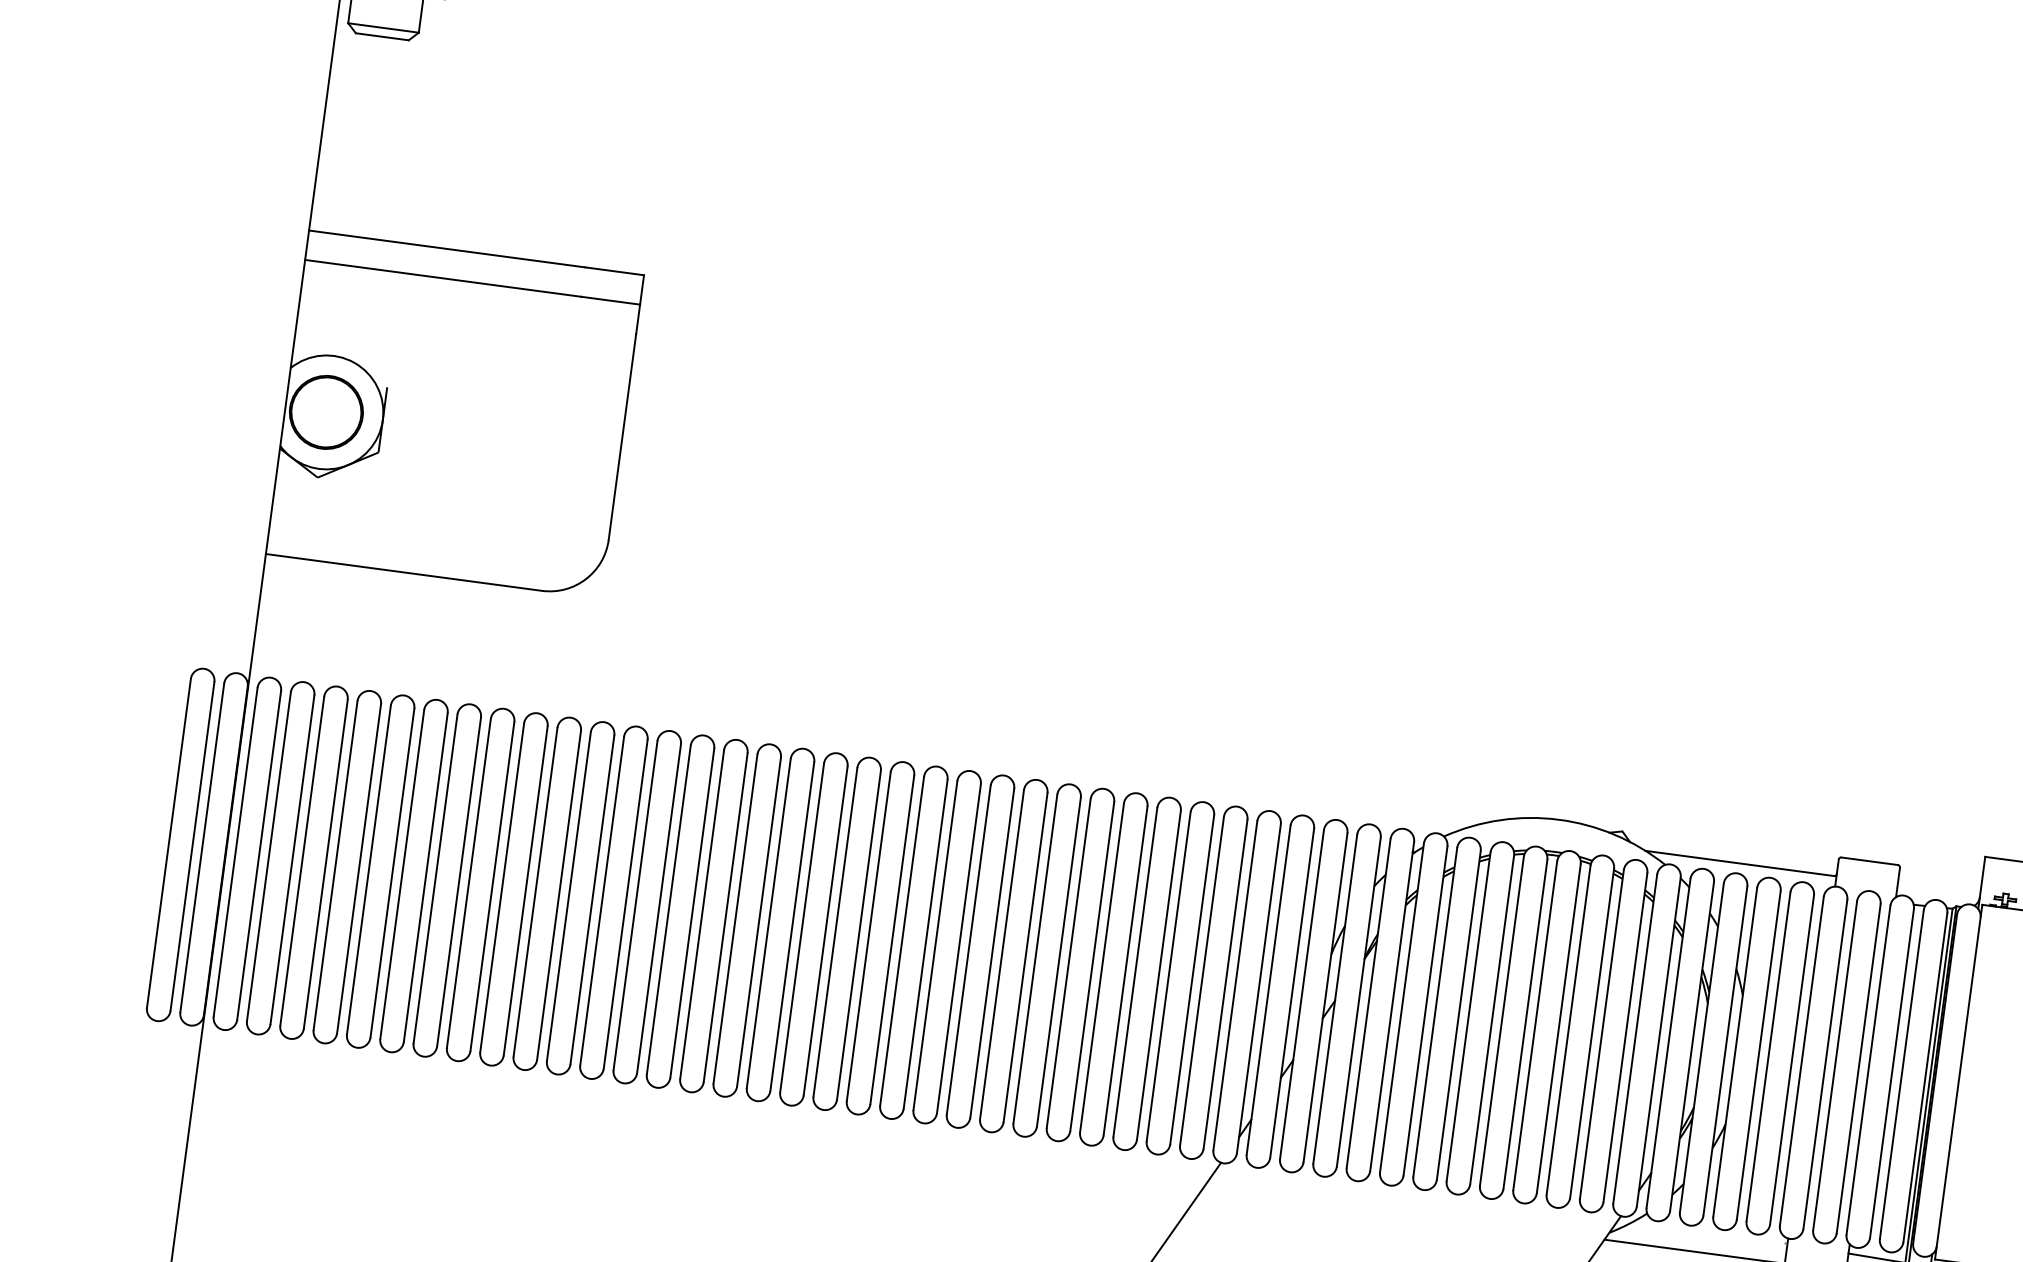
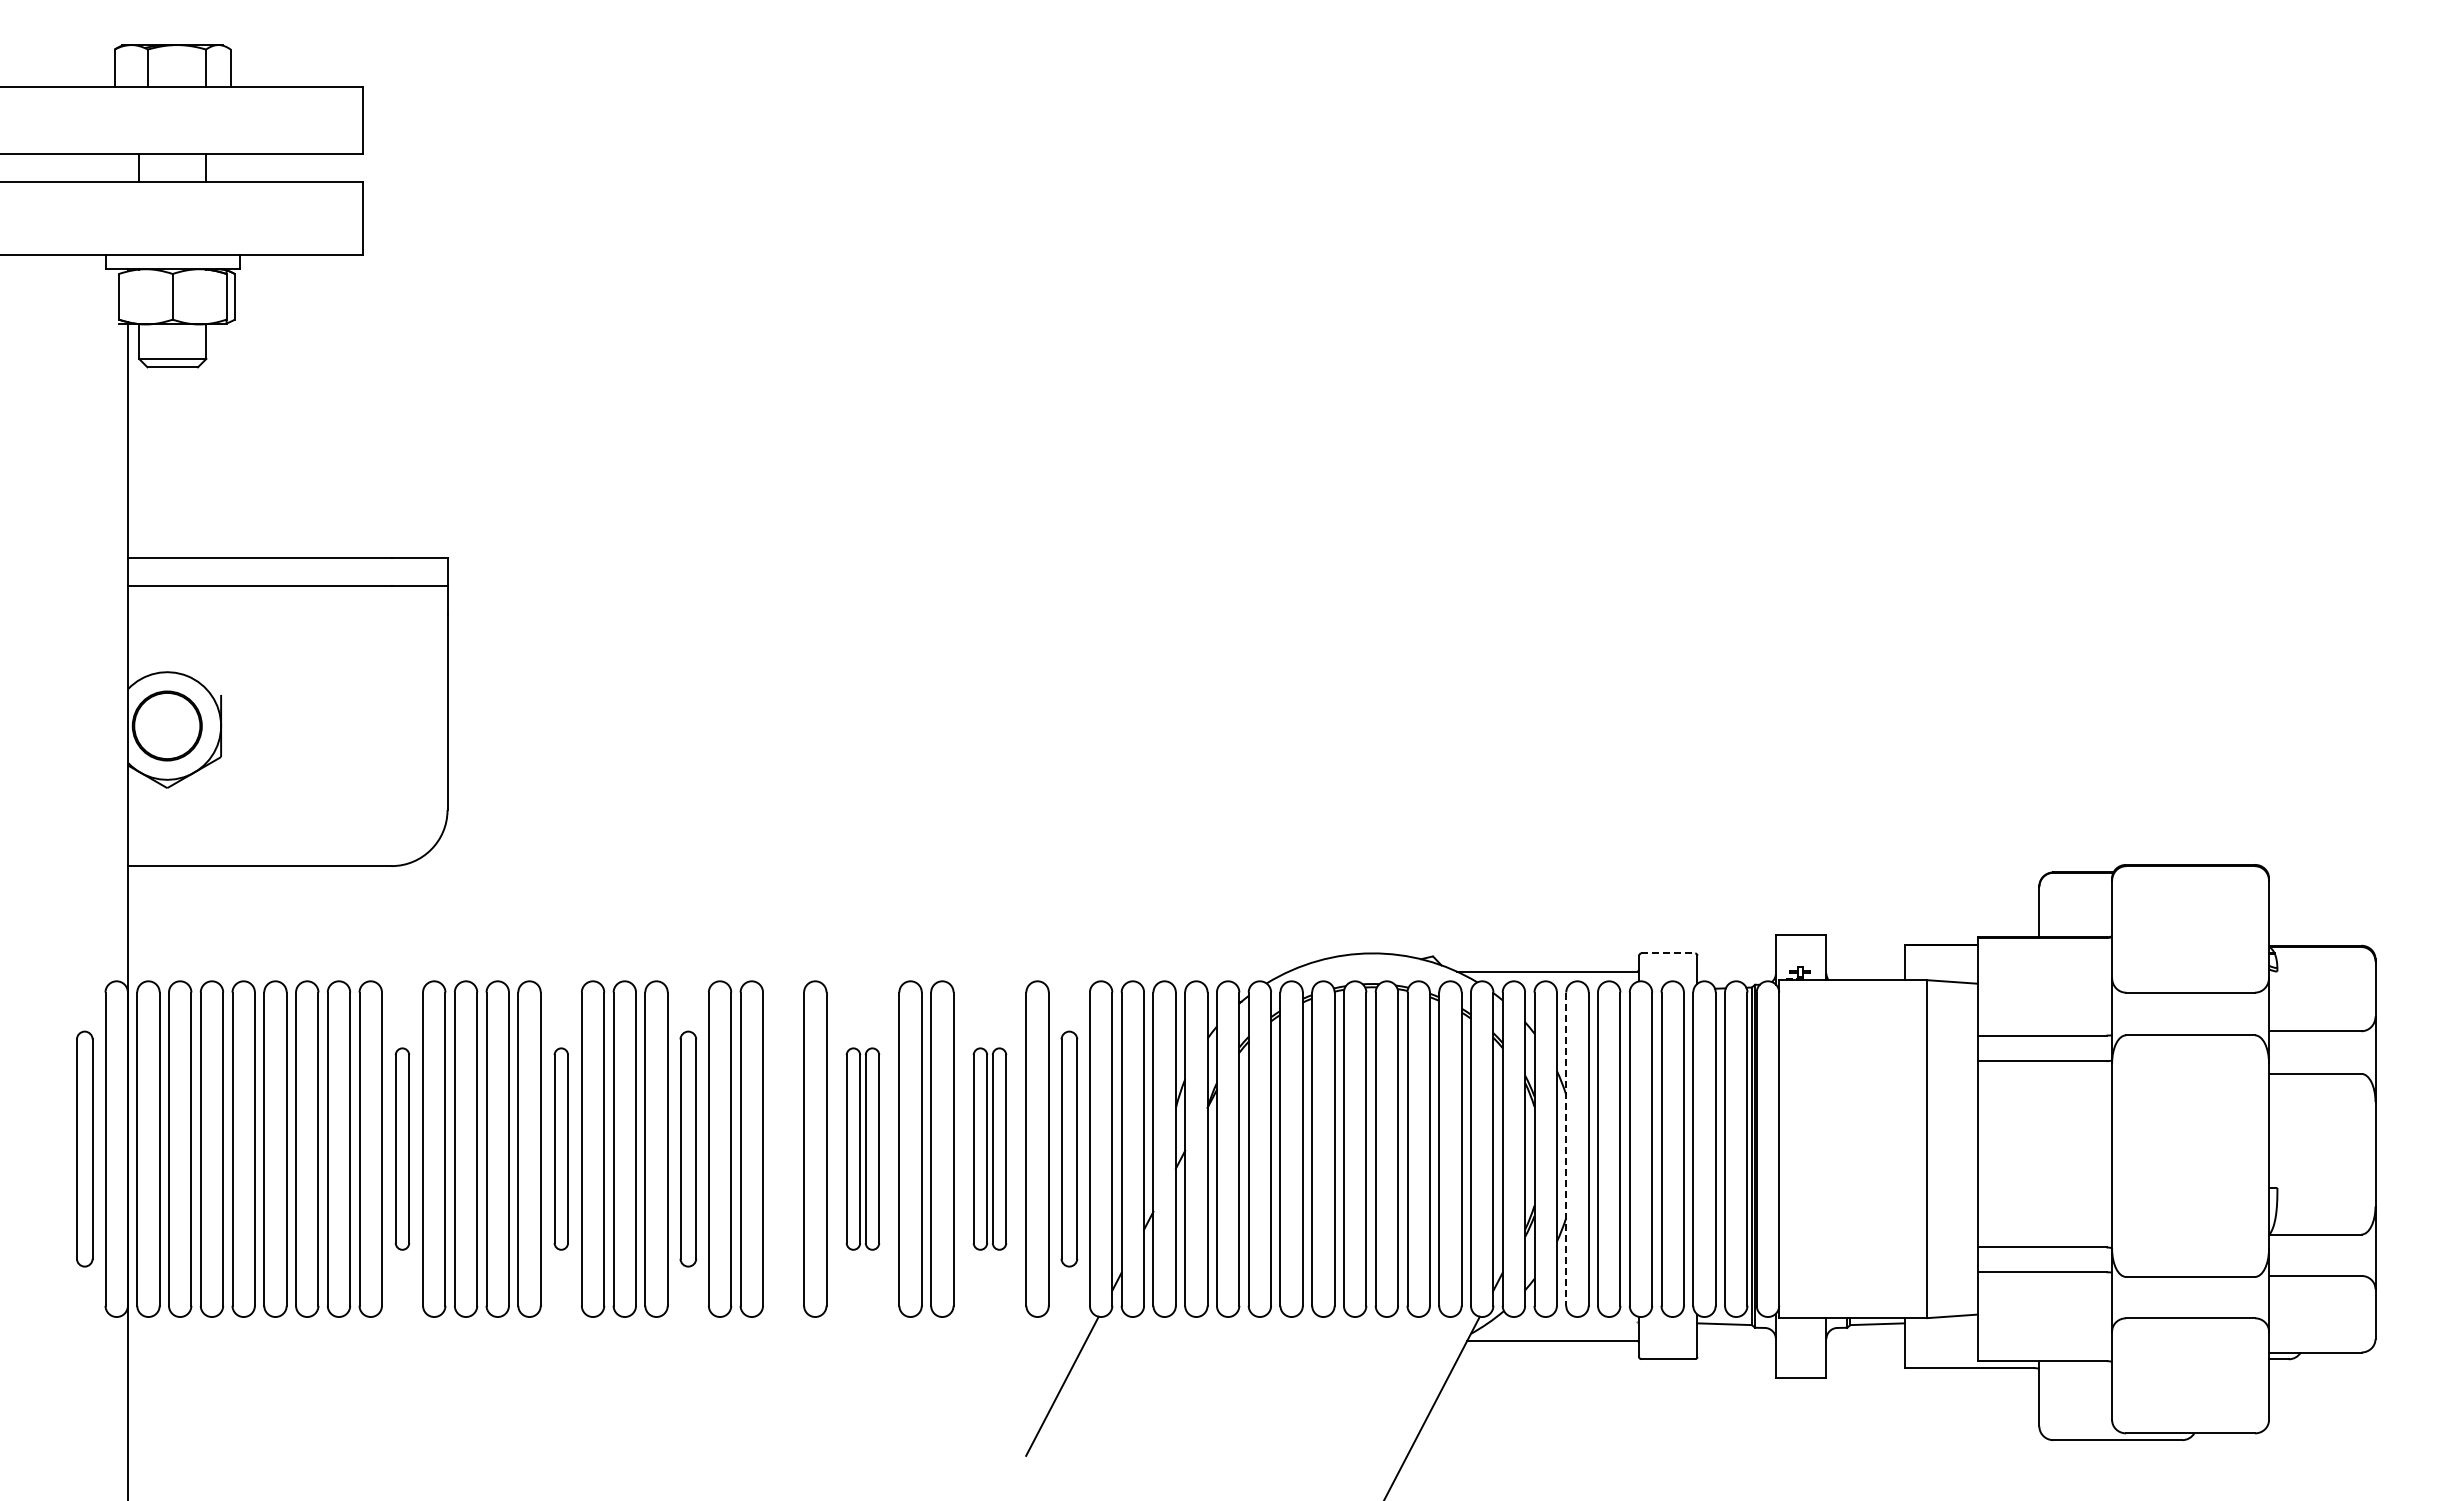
part: (180, 844) -> (84, 1148), size x0.7
line: (1869, 861) -> (1668, 953), solid -> dashed
part: (514, 888) -> (402, 1148), size x0.6
part: (680, 910) -> (561, 1148), size x0.6
part: (814, 928) -> (688, 1148), size x0.7
part: (913, 942) -> (783, 1148), removed
part: (996, 953) -> (862, 1148), size x0.6
part: (1130, 970) -> (989, 1148), size x0.6
part: (1214, 982) -> (1069, 1148), size x0.7
line: (1735, 1052) -> (1566, 1149), solid -> dashed

